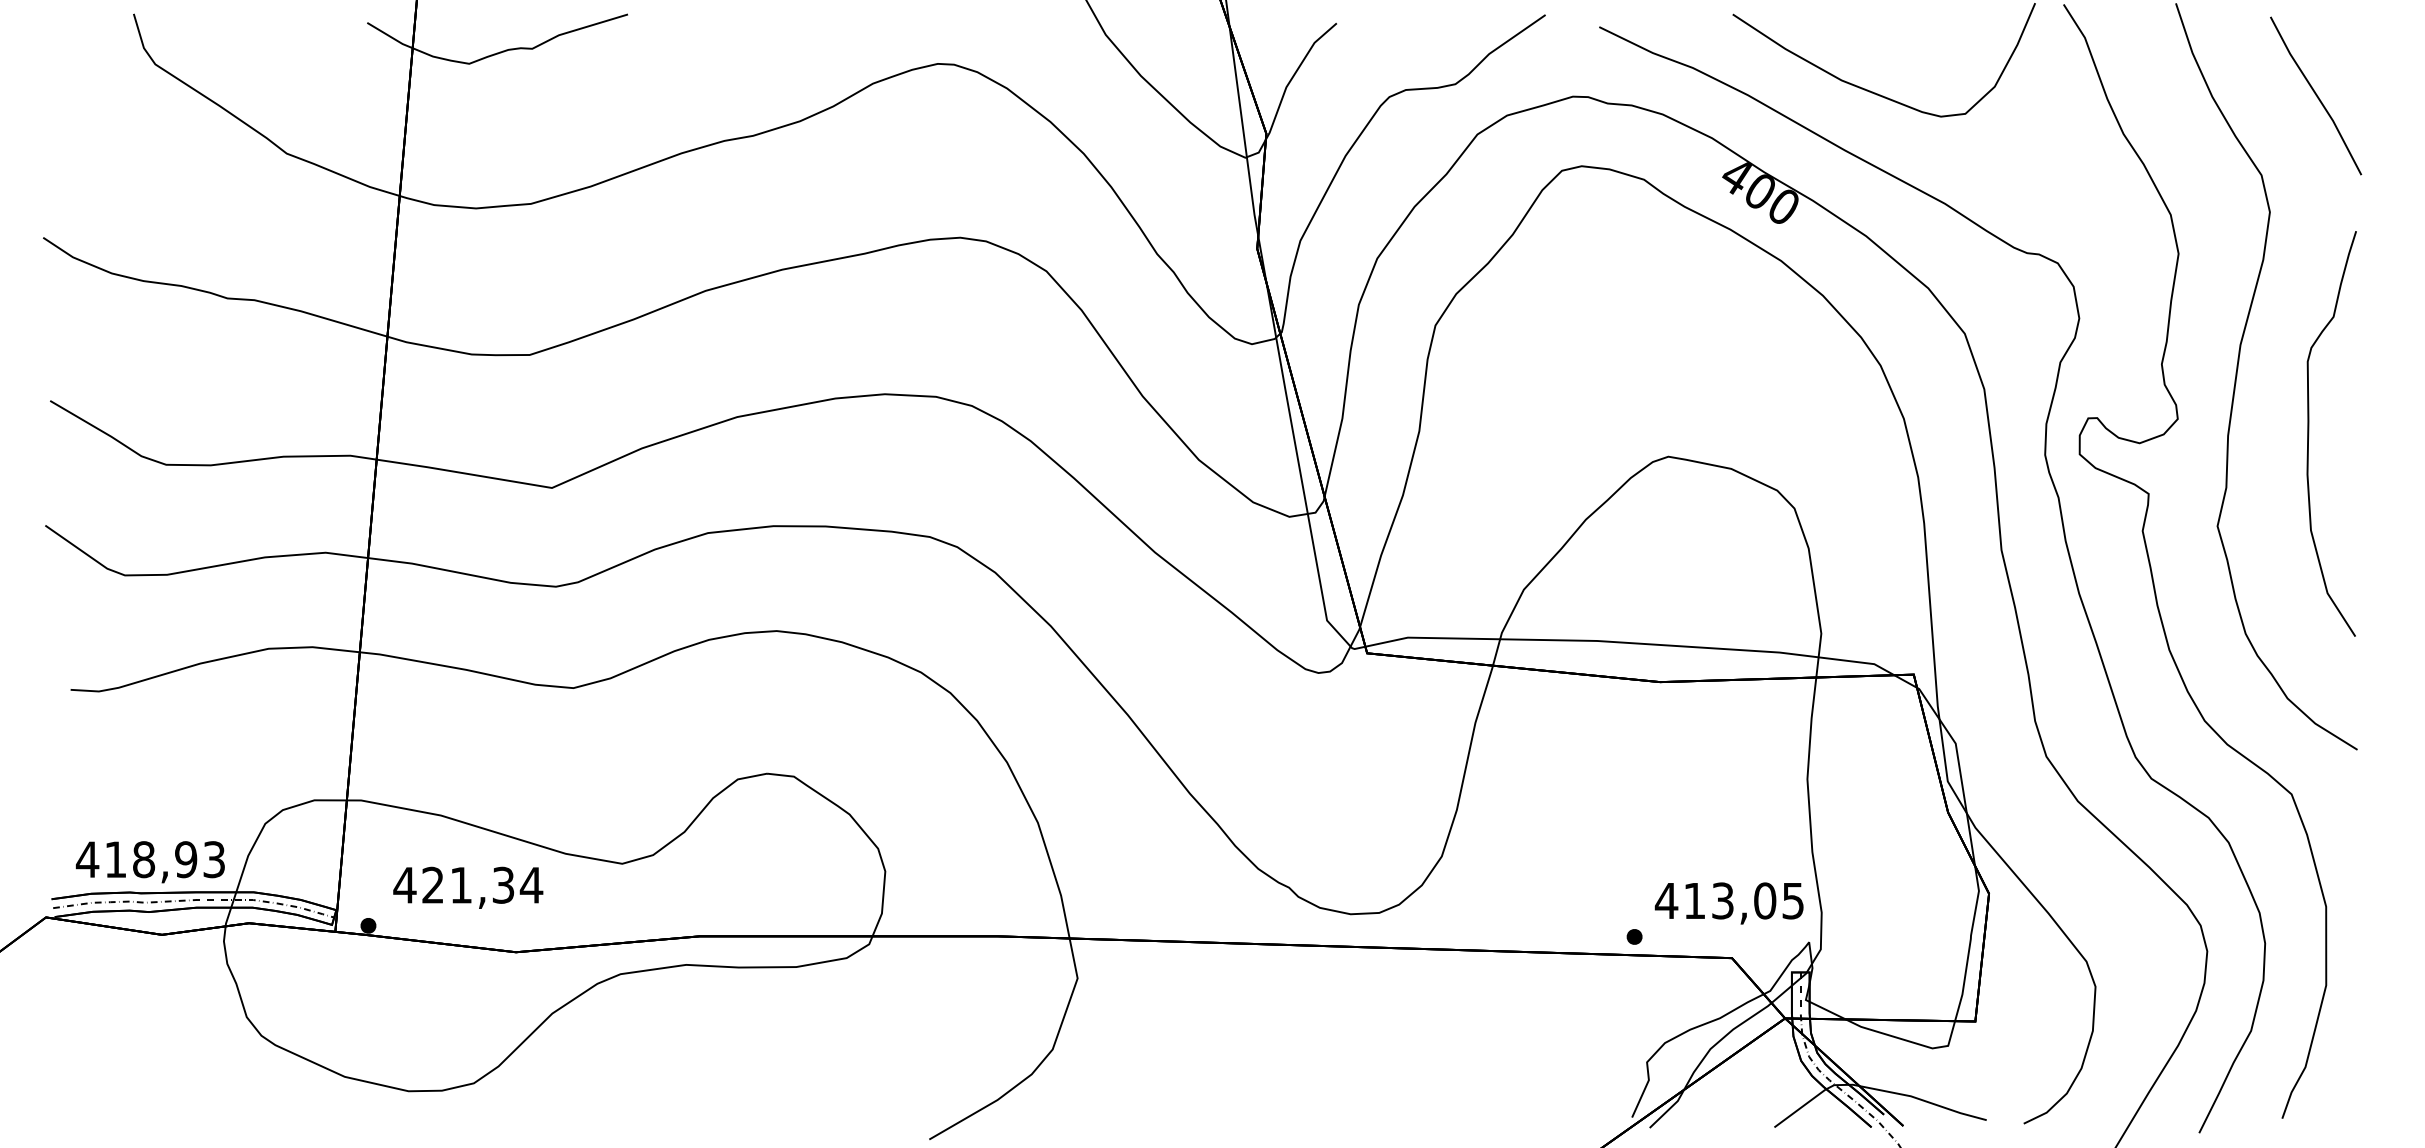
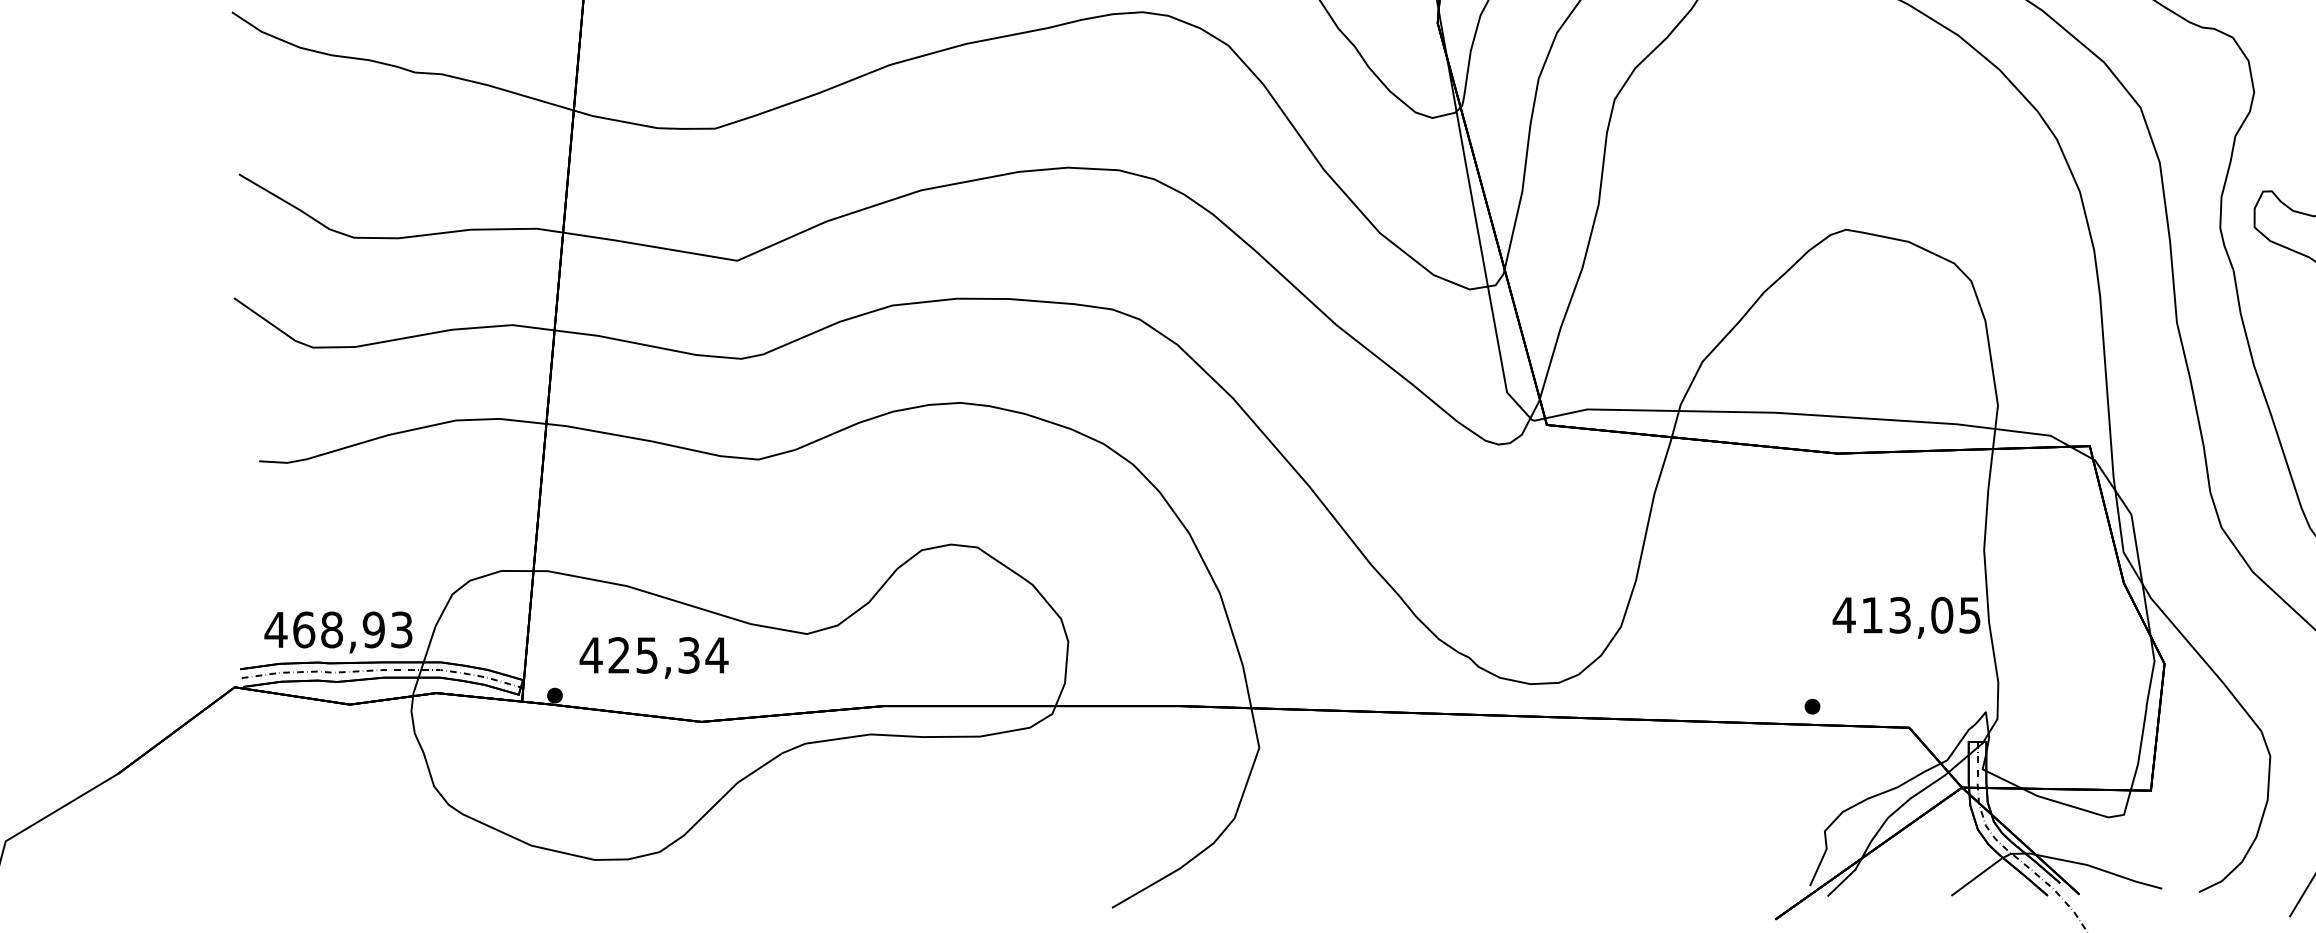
text: (116, 859) -> (304, 629), 418,93 -> 468,93
text: (460, 885) -> (646, 655), 421,34 -> 425,34
text: (1728, 903) -> (1905, 617), moved

